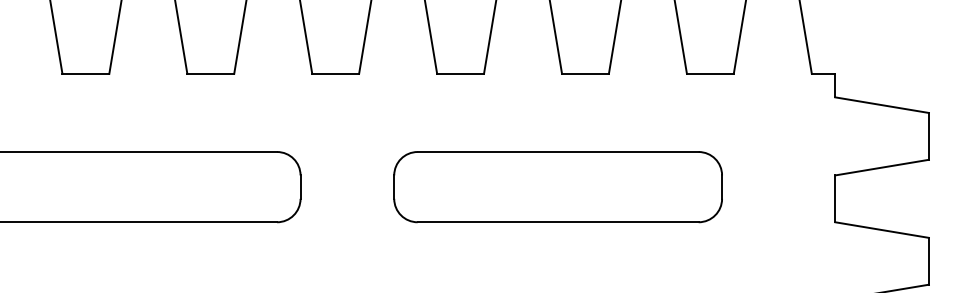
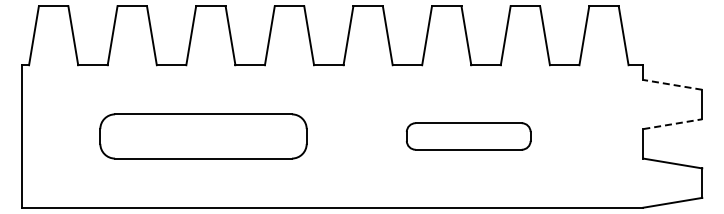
line: (881, 104) -> (672, 84), solid -> dashed
line: (881, 168) -> (672, 124), solid -> dashed
part: (557, 187) -> (468, 136), size x0.6

